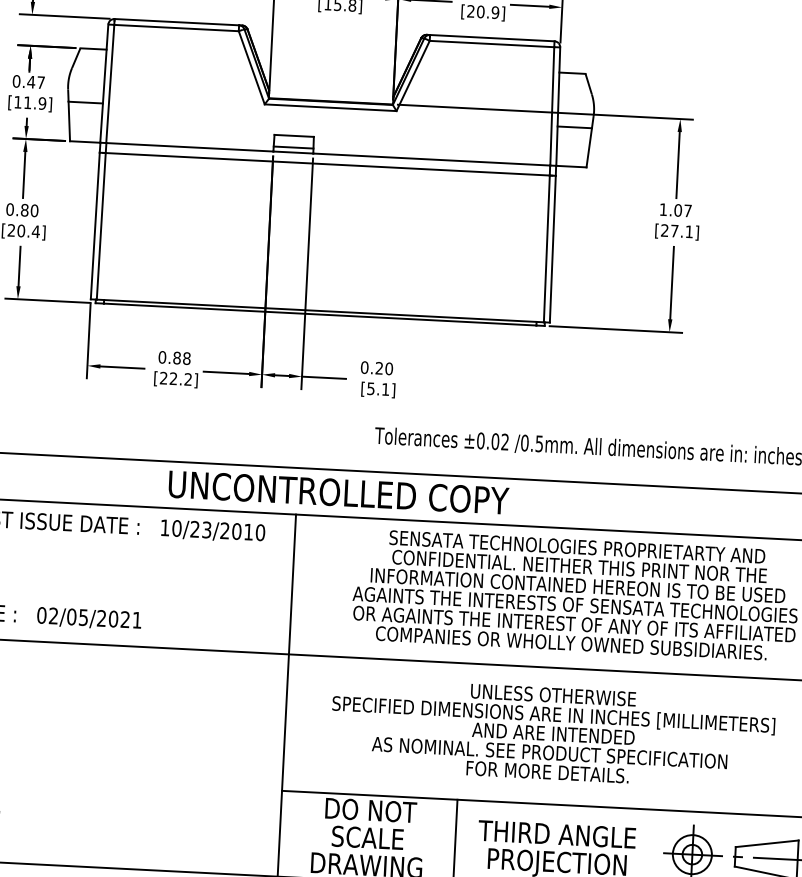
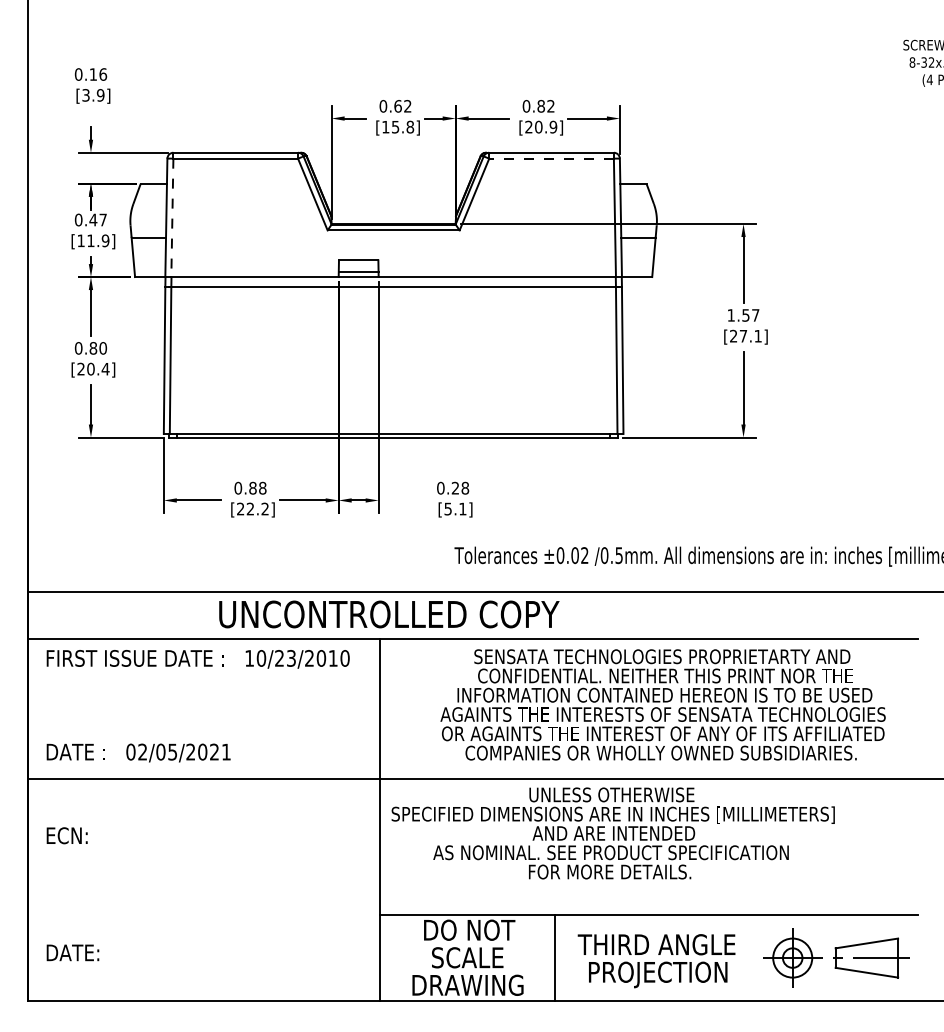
line: (491, 43) -> (551, 158), solid -> dashed
line: (110, 84) -> (172, 218), solid -> dashed
text: (677, 210) -> (745, 315), 1.07 -> 1.57
text: (389, 369) -> (465, 488), 0.20 -> 0.28
line: (323, 377) -> (400, 500), removed
text: (339, 492) -> (389, 614), moved
text: (552, 733) -> (612, 833), moved

